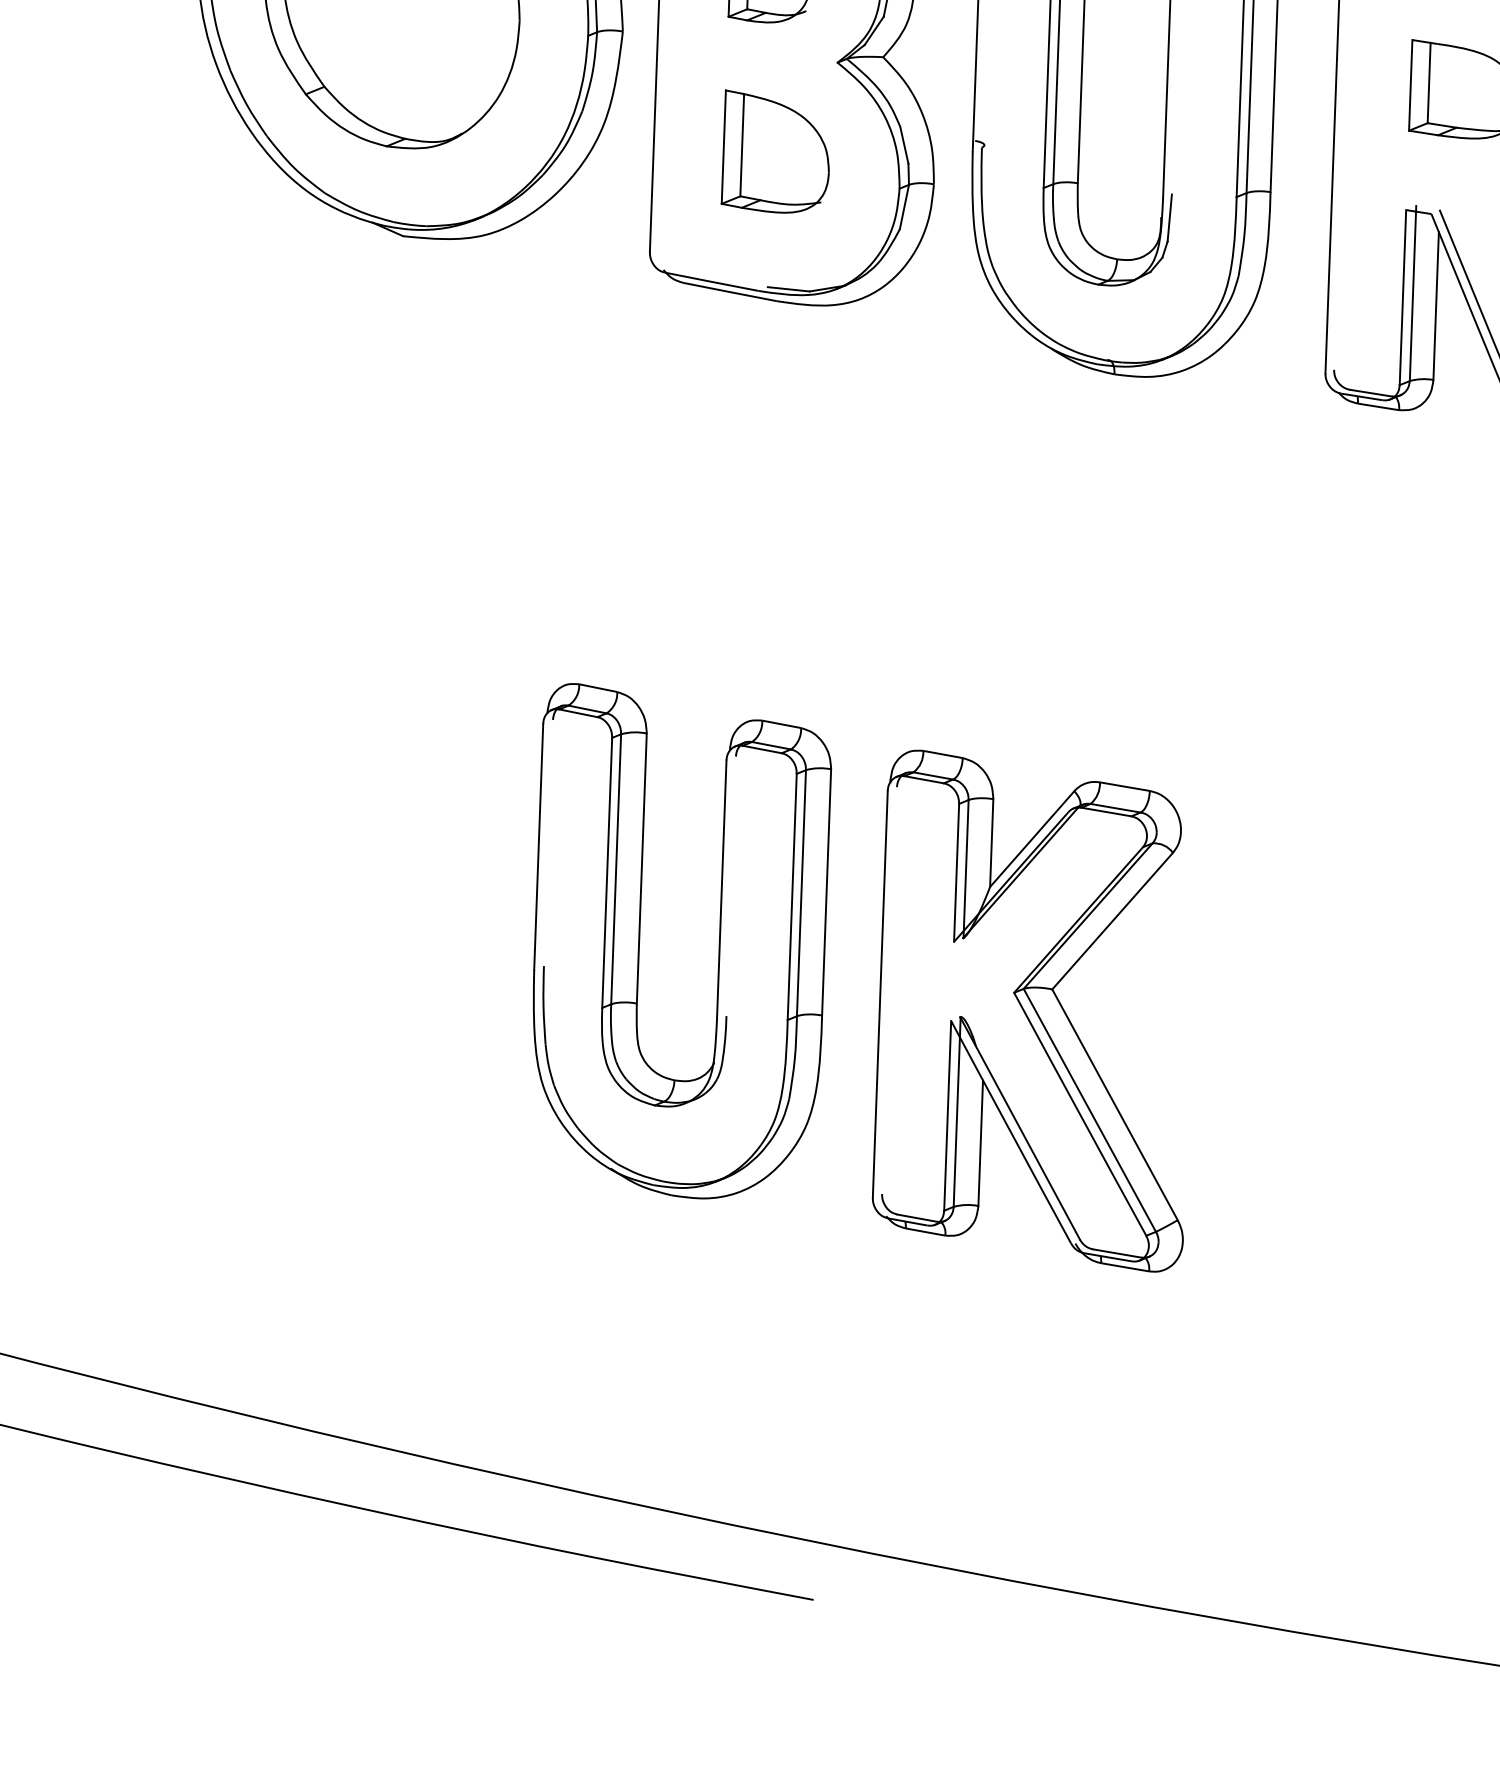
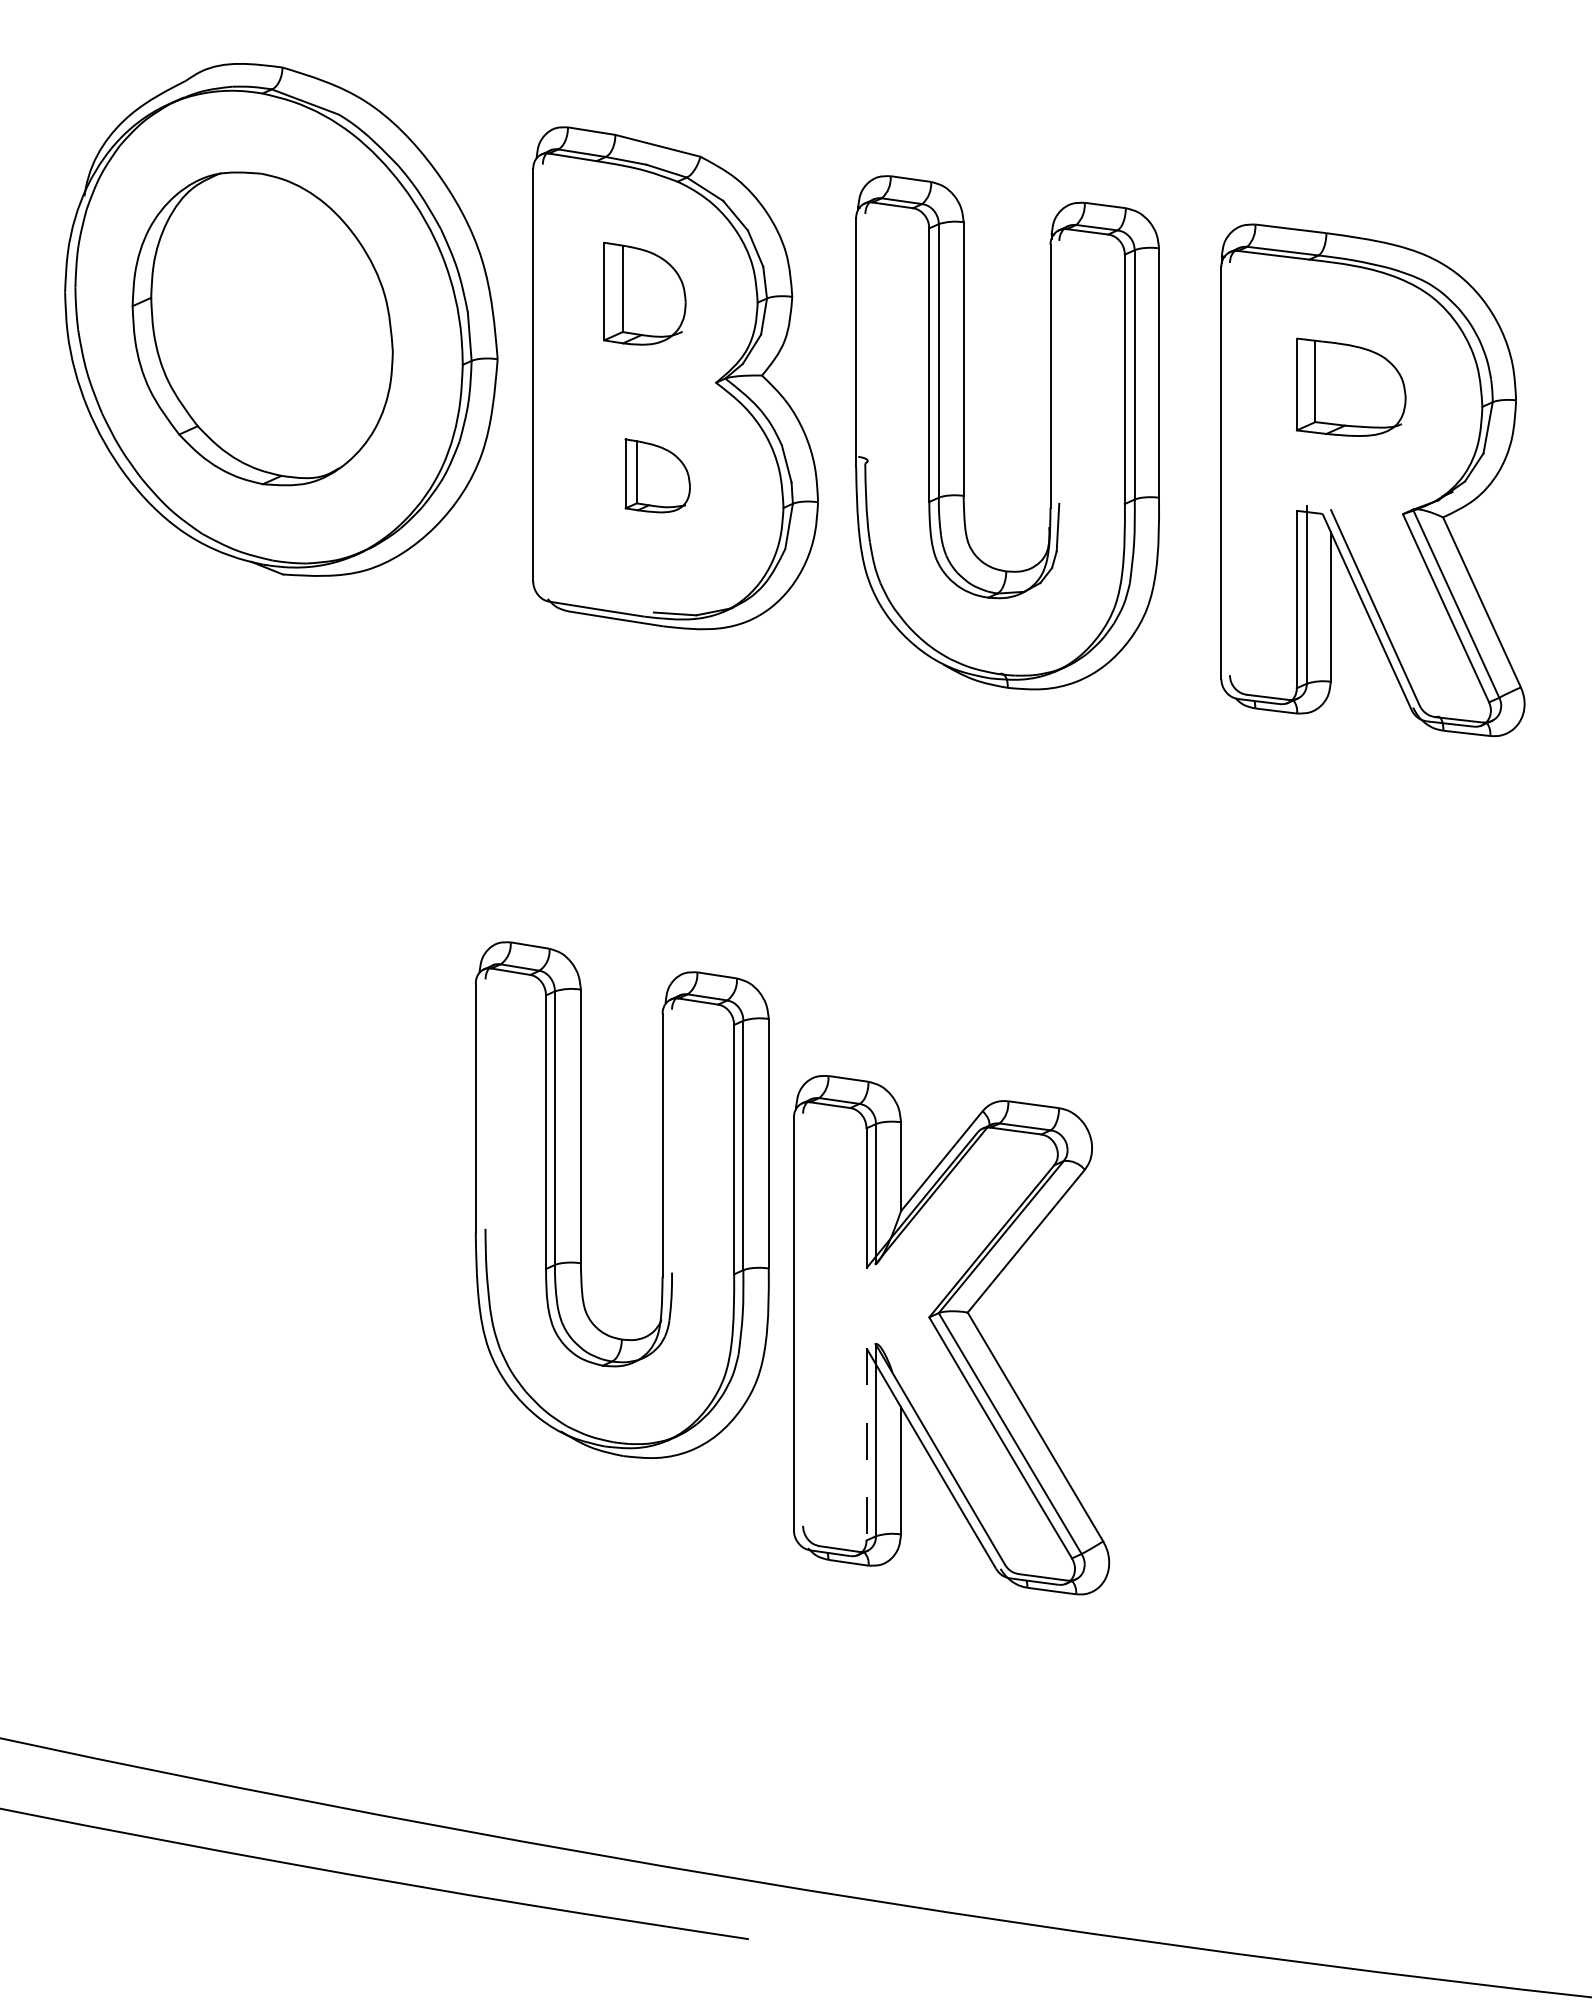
part: (776, 152) -> (657, 475), size x0.6
part: (639, 940) -> (581, 1199), moved
line: (947, 1115) -> (866, 1444), solid -> dashed

